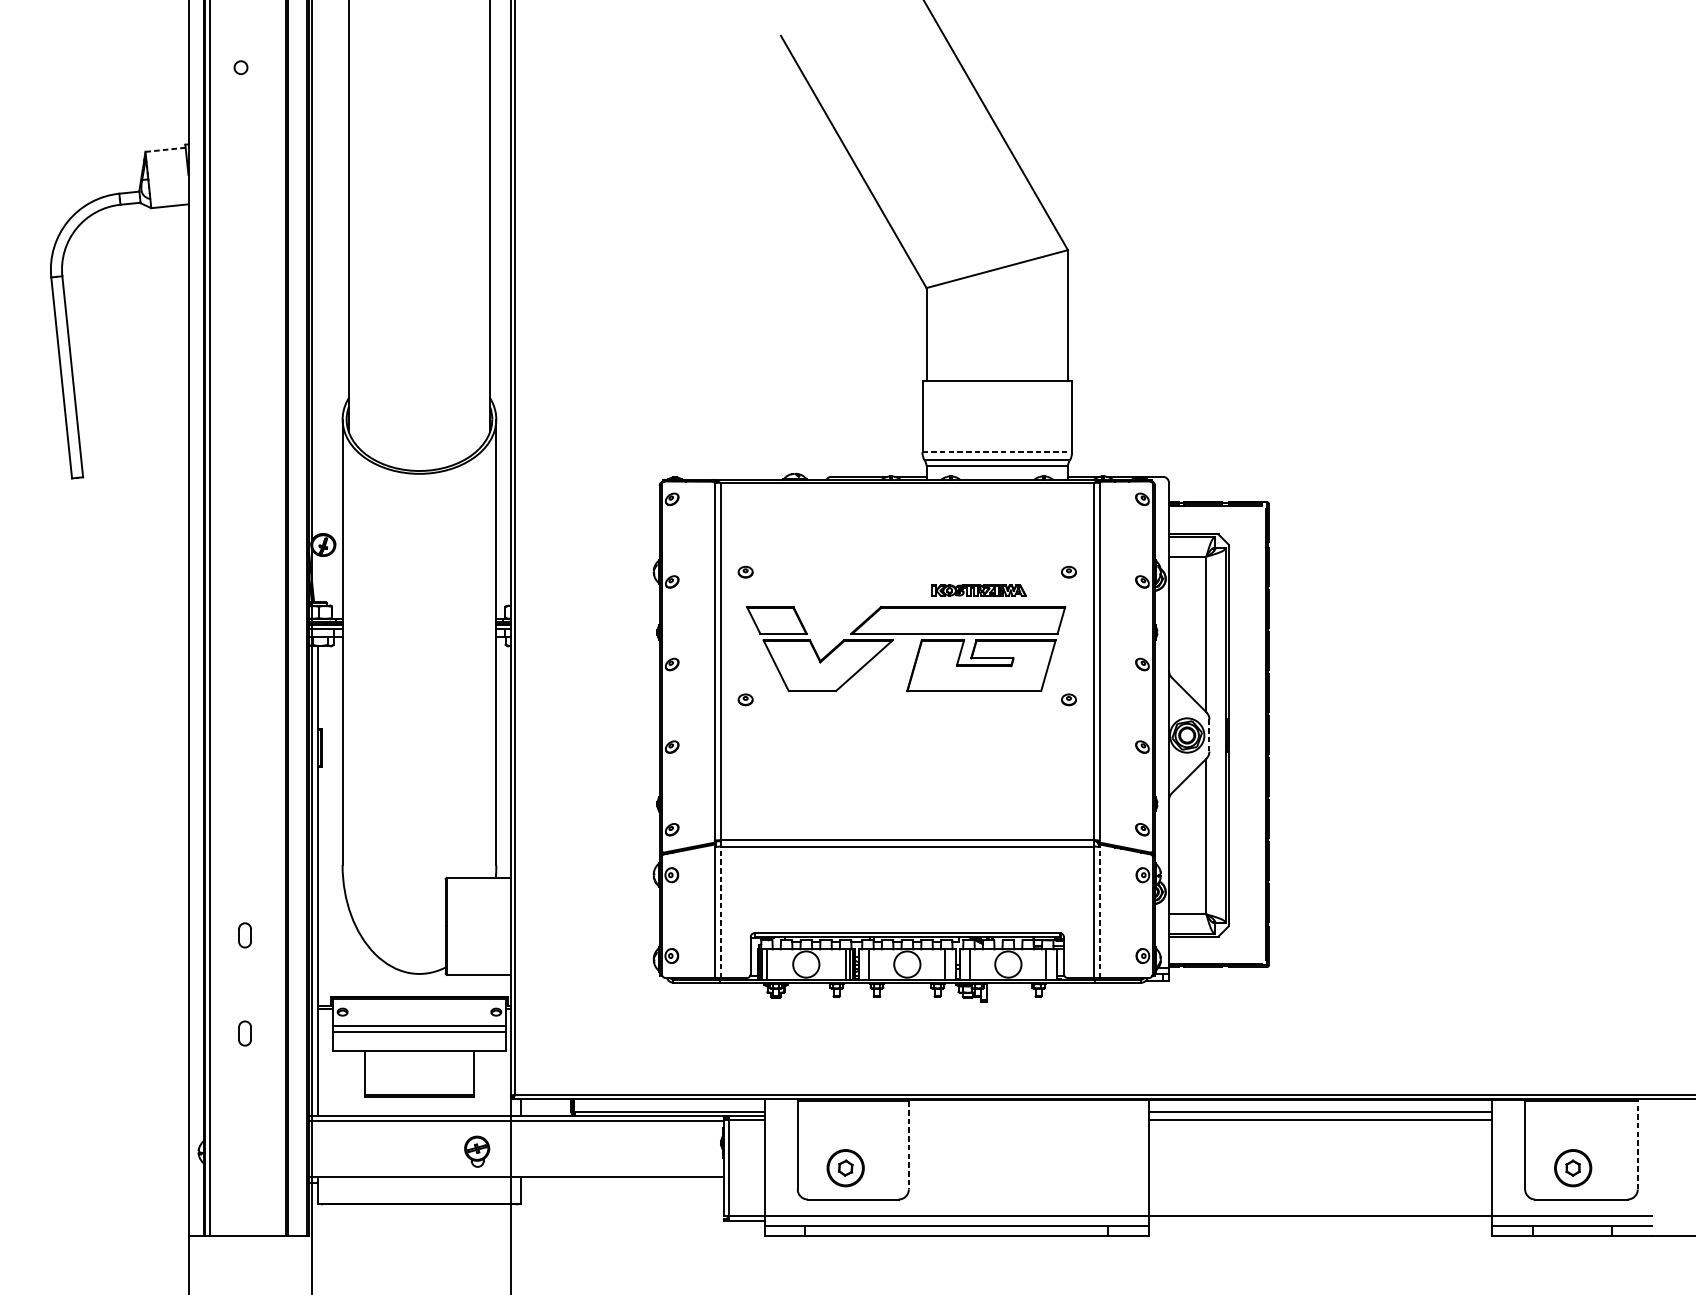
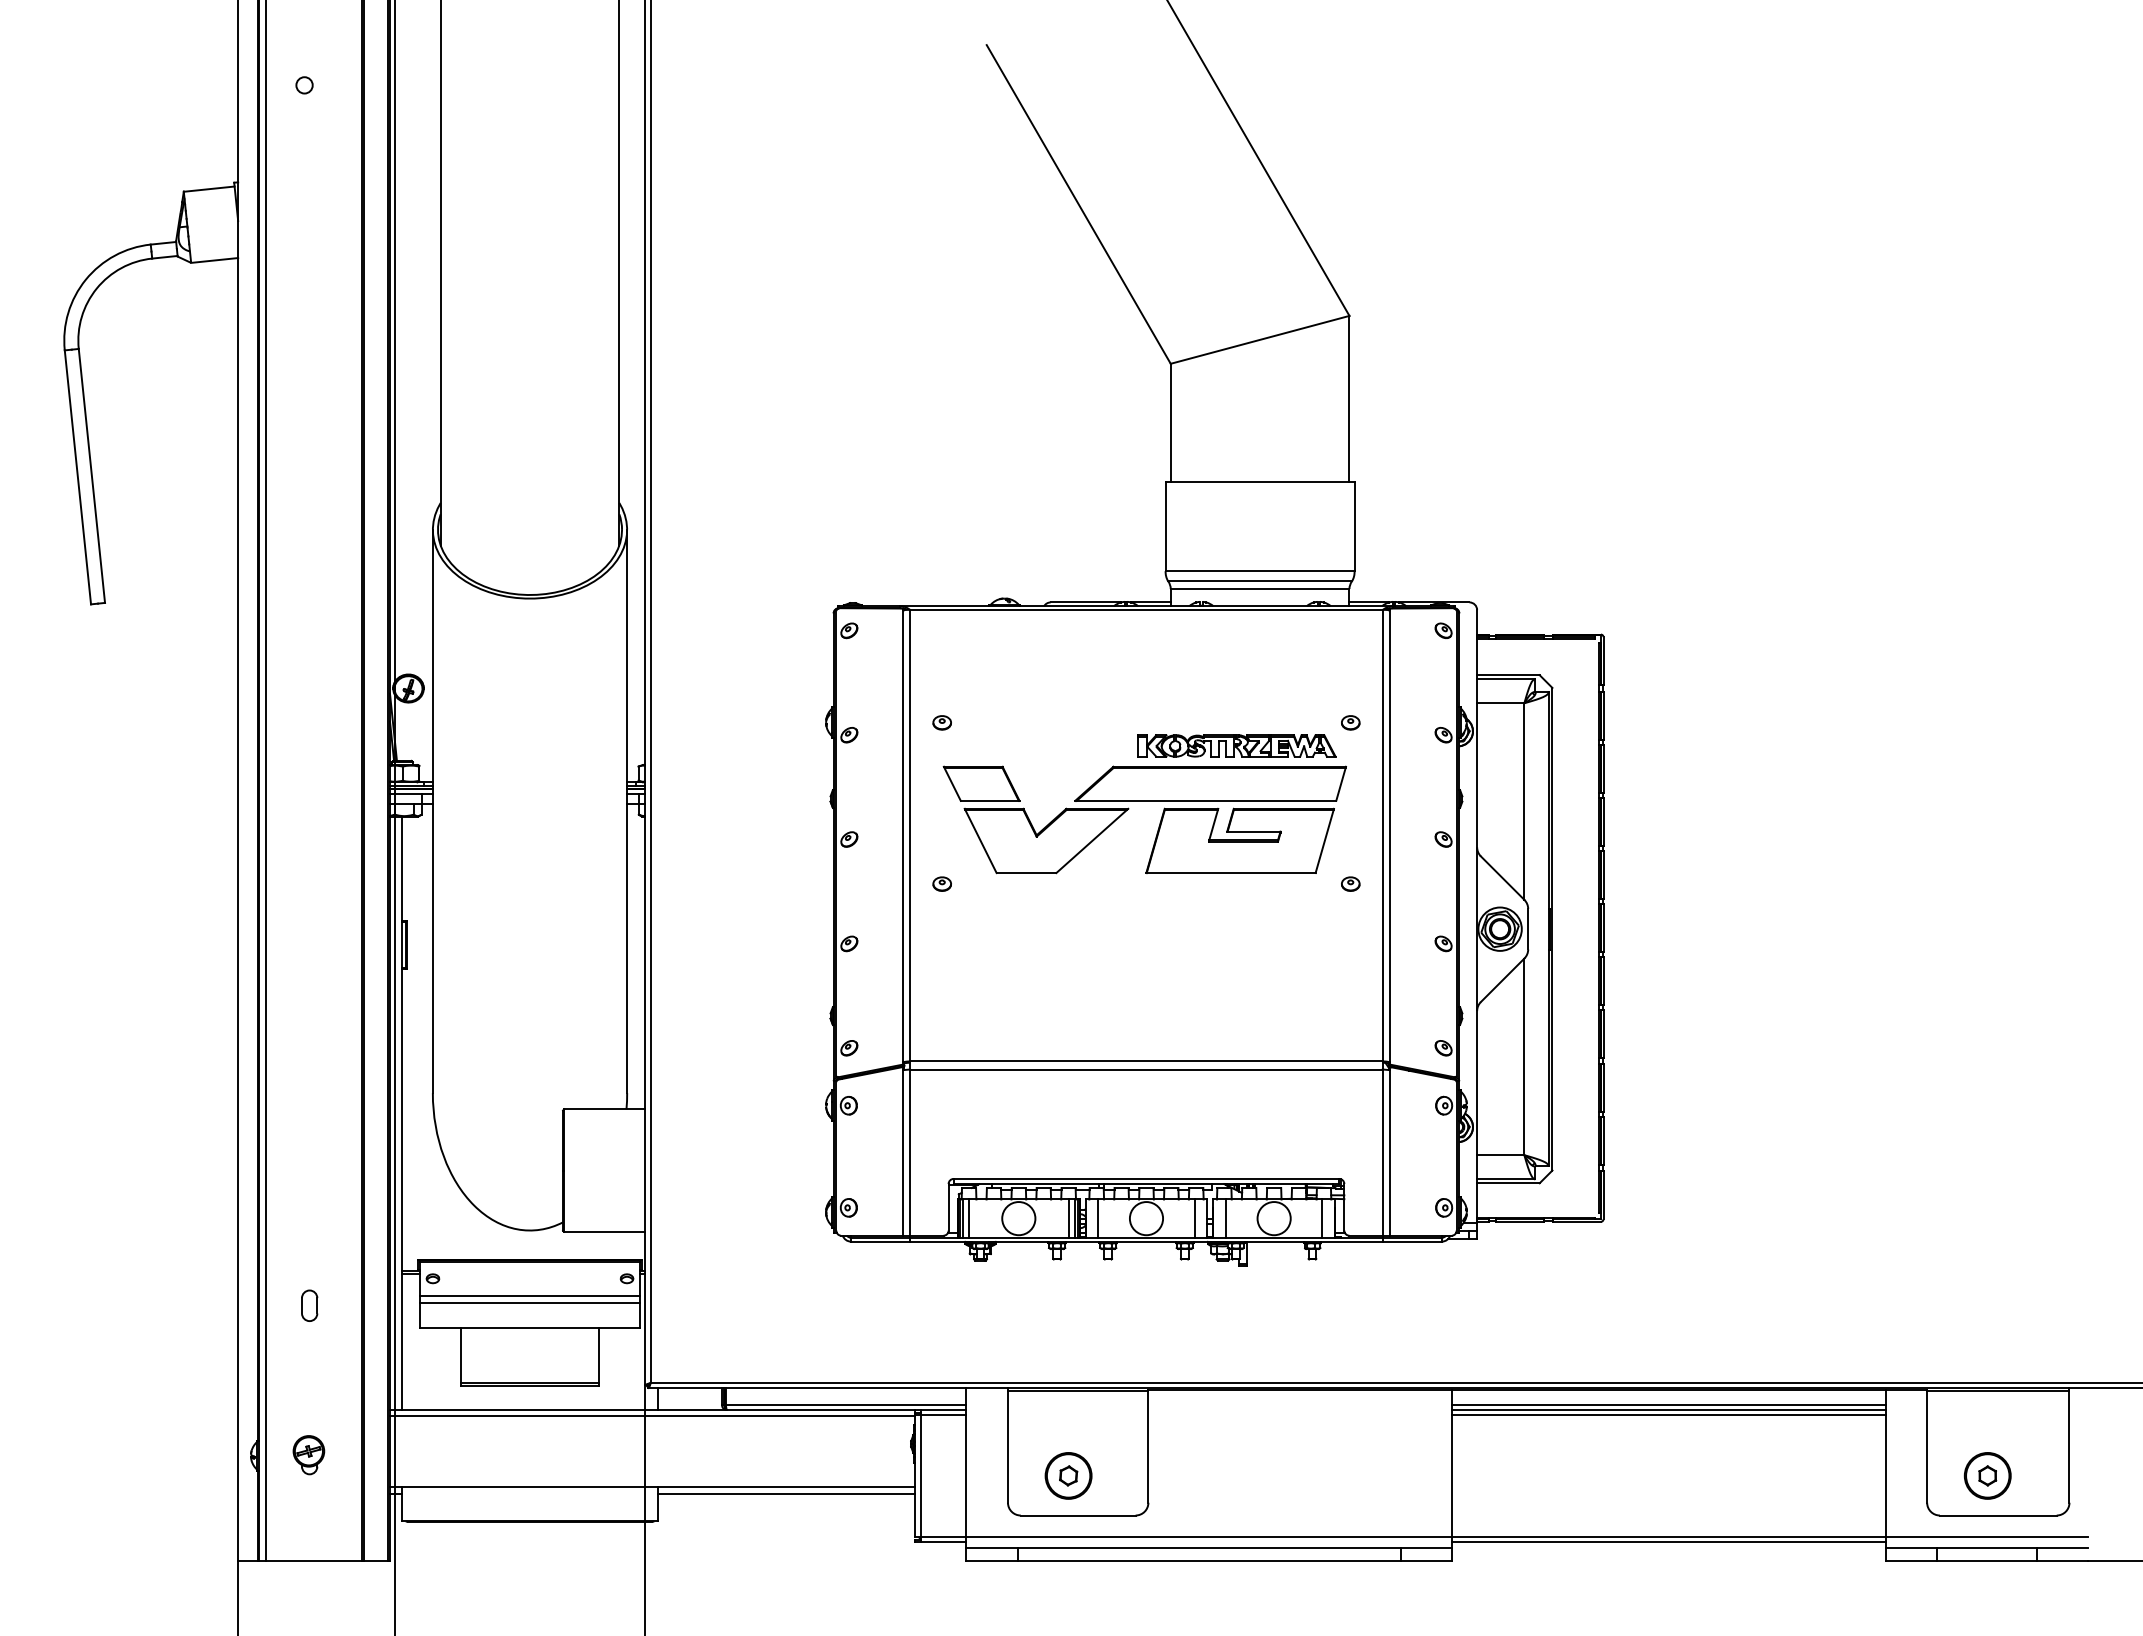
line: (165, 150) -> (209, 189), dashed -> solid
line: (997, 452) -> (1260, 571), dashed -> solid
part: (978, 590) -> (1236, 745), size x1.67
line: (1209, 735) -> (1528, 929), dashed -> solid
line: (720, 912) -> (910, 1152), dashed -> solid
line: (1099, 912) -> (1389, 1152), dashed -> solid
part: (244, 935) -> (309, 1181), removed
line: (1320, 1116) -> (1668, 1410), added
line: (908, 1145) -> (1148, 1447), dashed -> solid
line: (1637, 1145) -> (2069, 1447), dashed -> solid
part: (476, 1152) -> (308, 1455), moved
line: (622, 1182) -> (786, 1494), added
line: (1320, 1220) -> (1668, 1542), added

